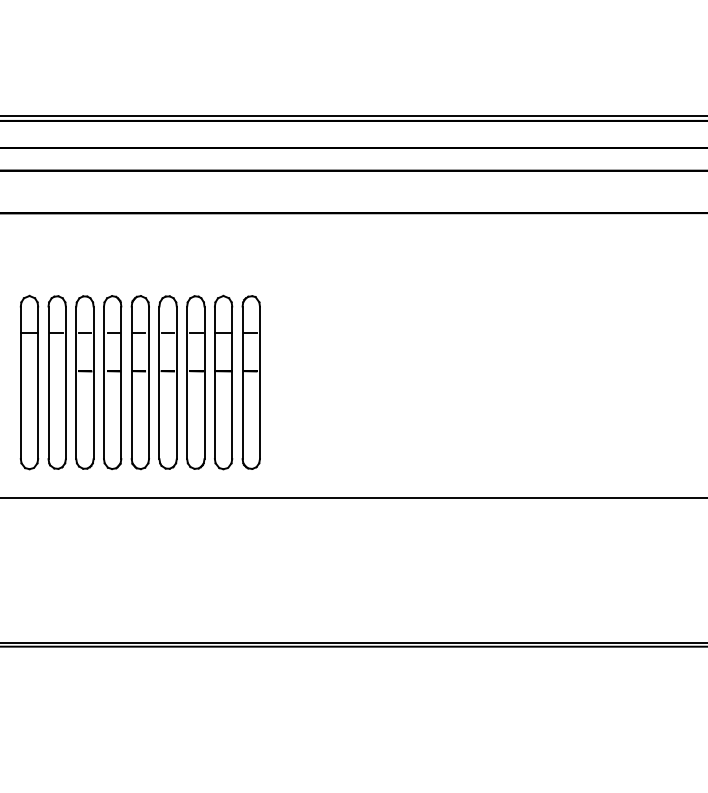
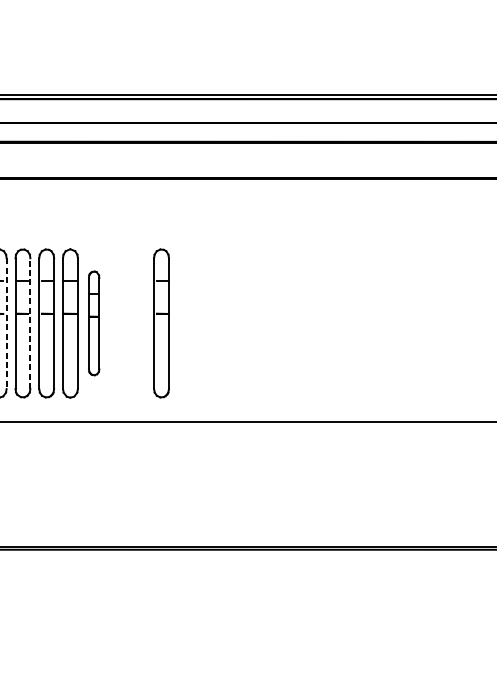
line: (176, 382) -> (30, 323), solid -> dashed
part: (250, 382) -> (93, 323), size x0.7
part: (329, 382) -> (161, 323), added
line: (149, 383) -> (6, 324), solid -> dashed

